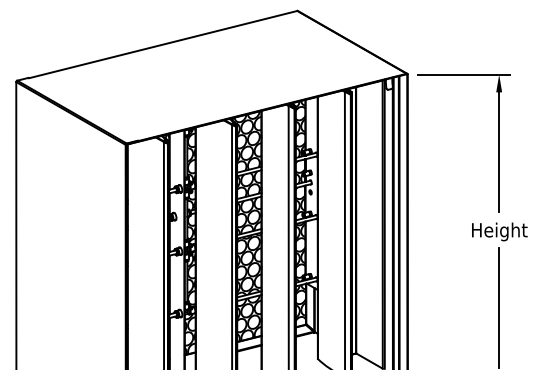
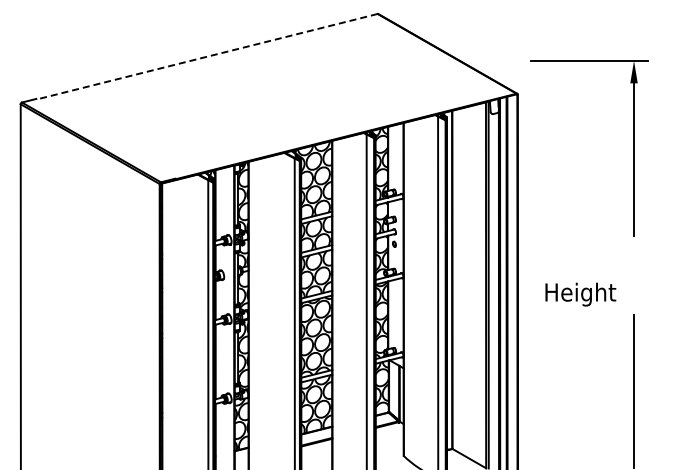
line: (163, 44) -> (207, 56), solid -> dashed
part: (498, 143) -> (633, 148), moved
text: (499, 231) -> (580, 294), moved

